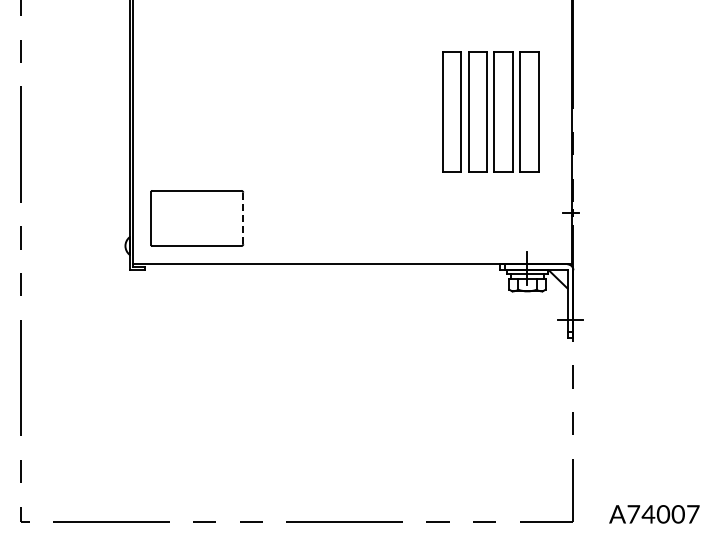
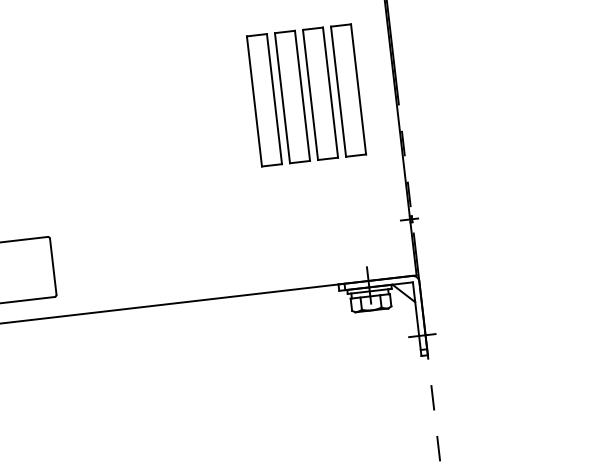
part: (490, 111) -> (306, 95), moved
line: (243, 218) -> (53, 266), dashed -> solid

